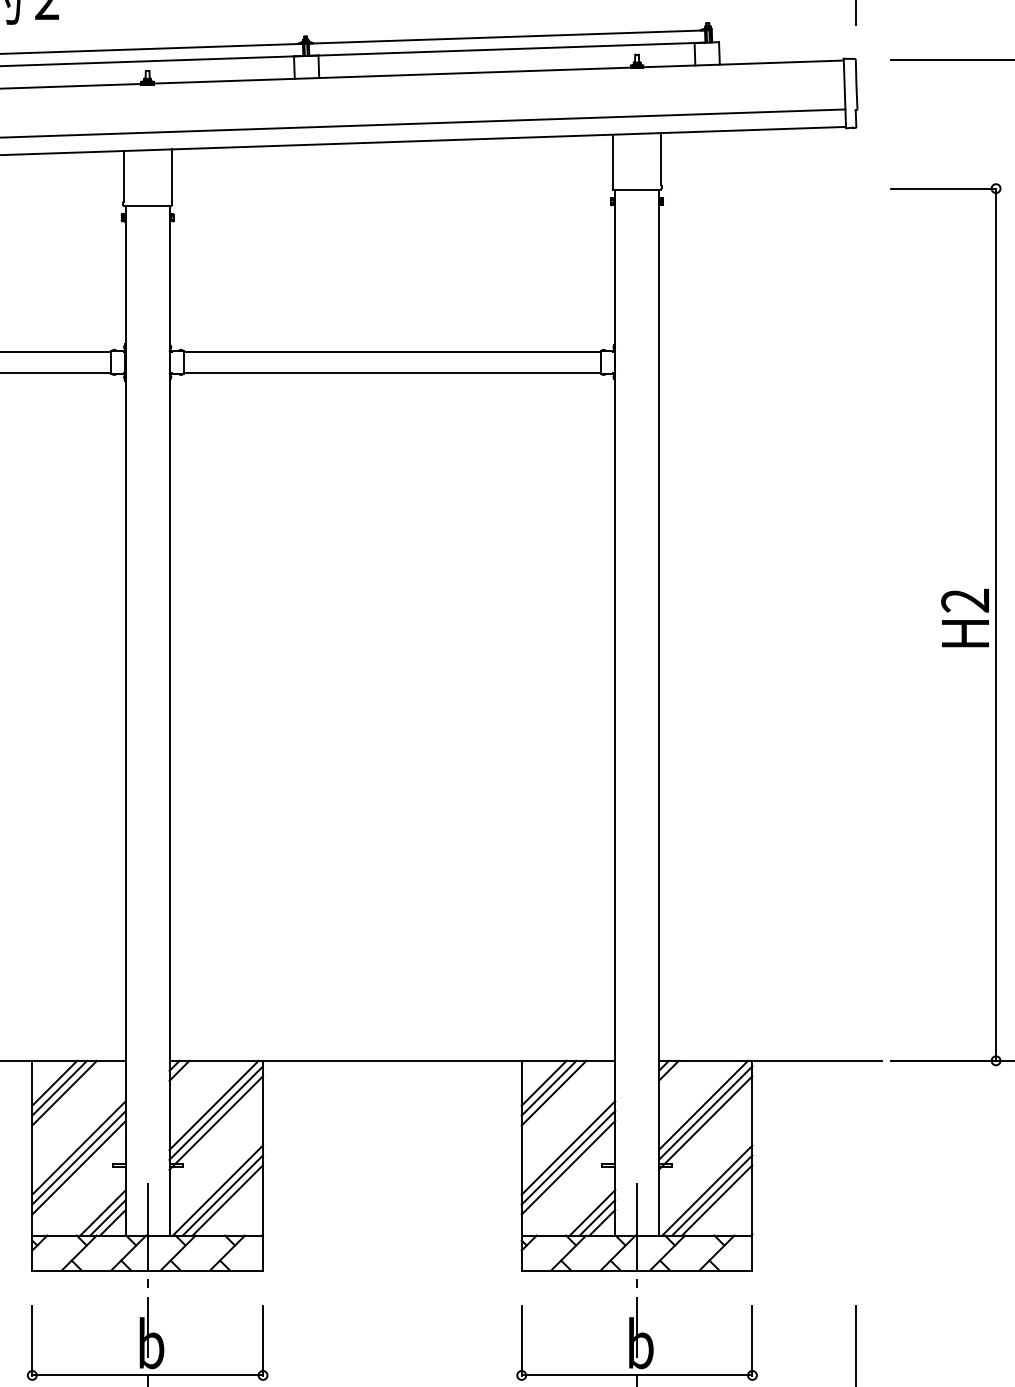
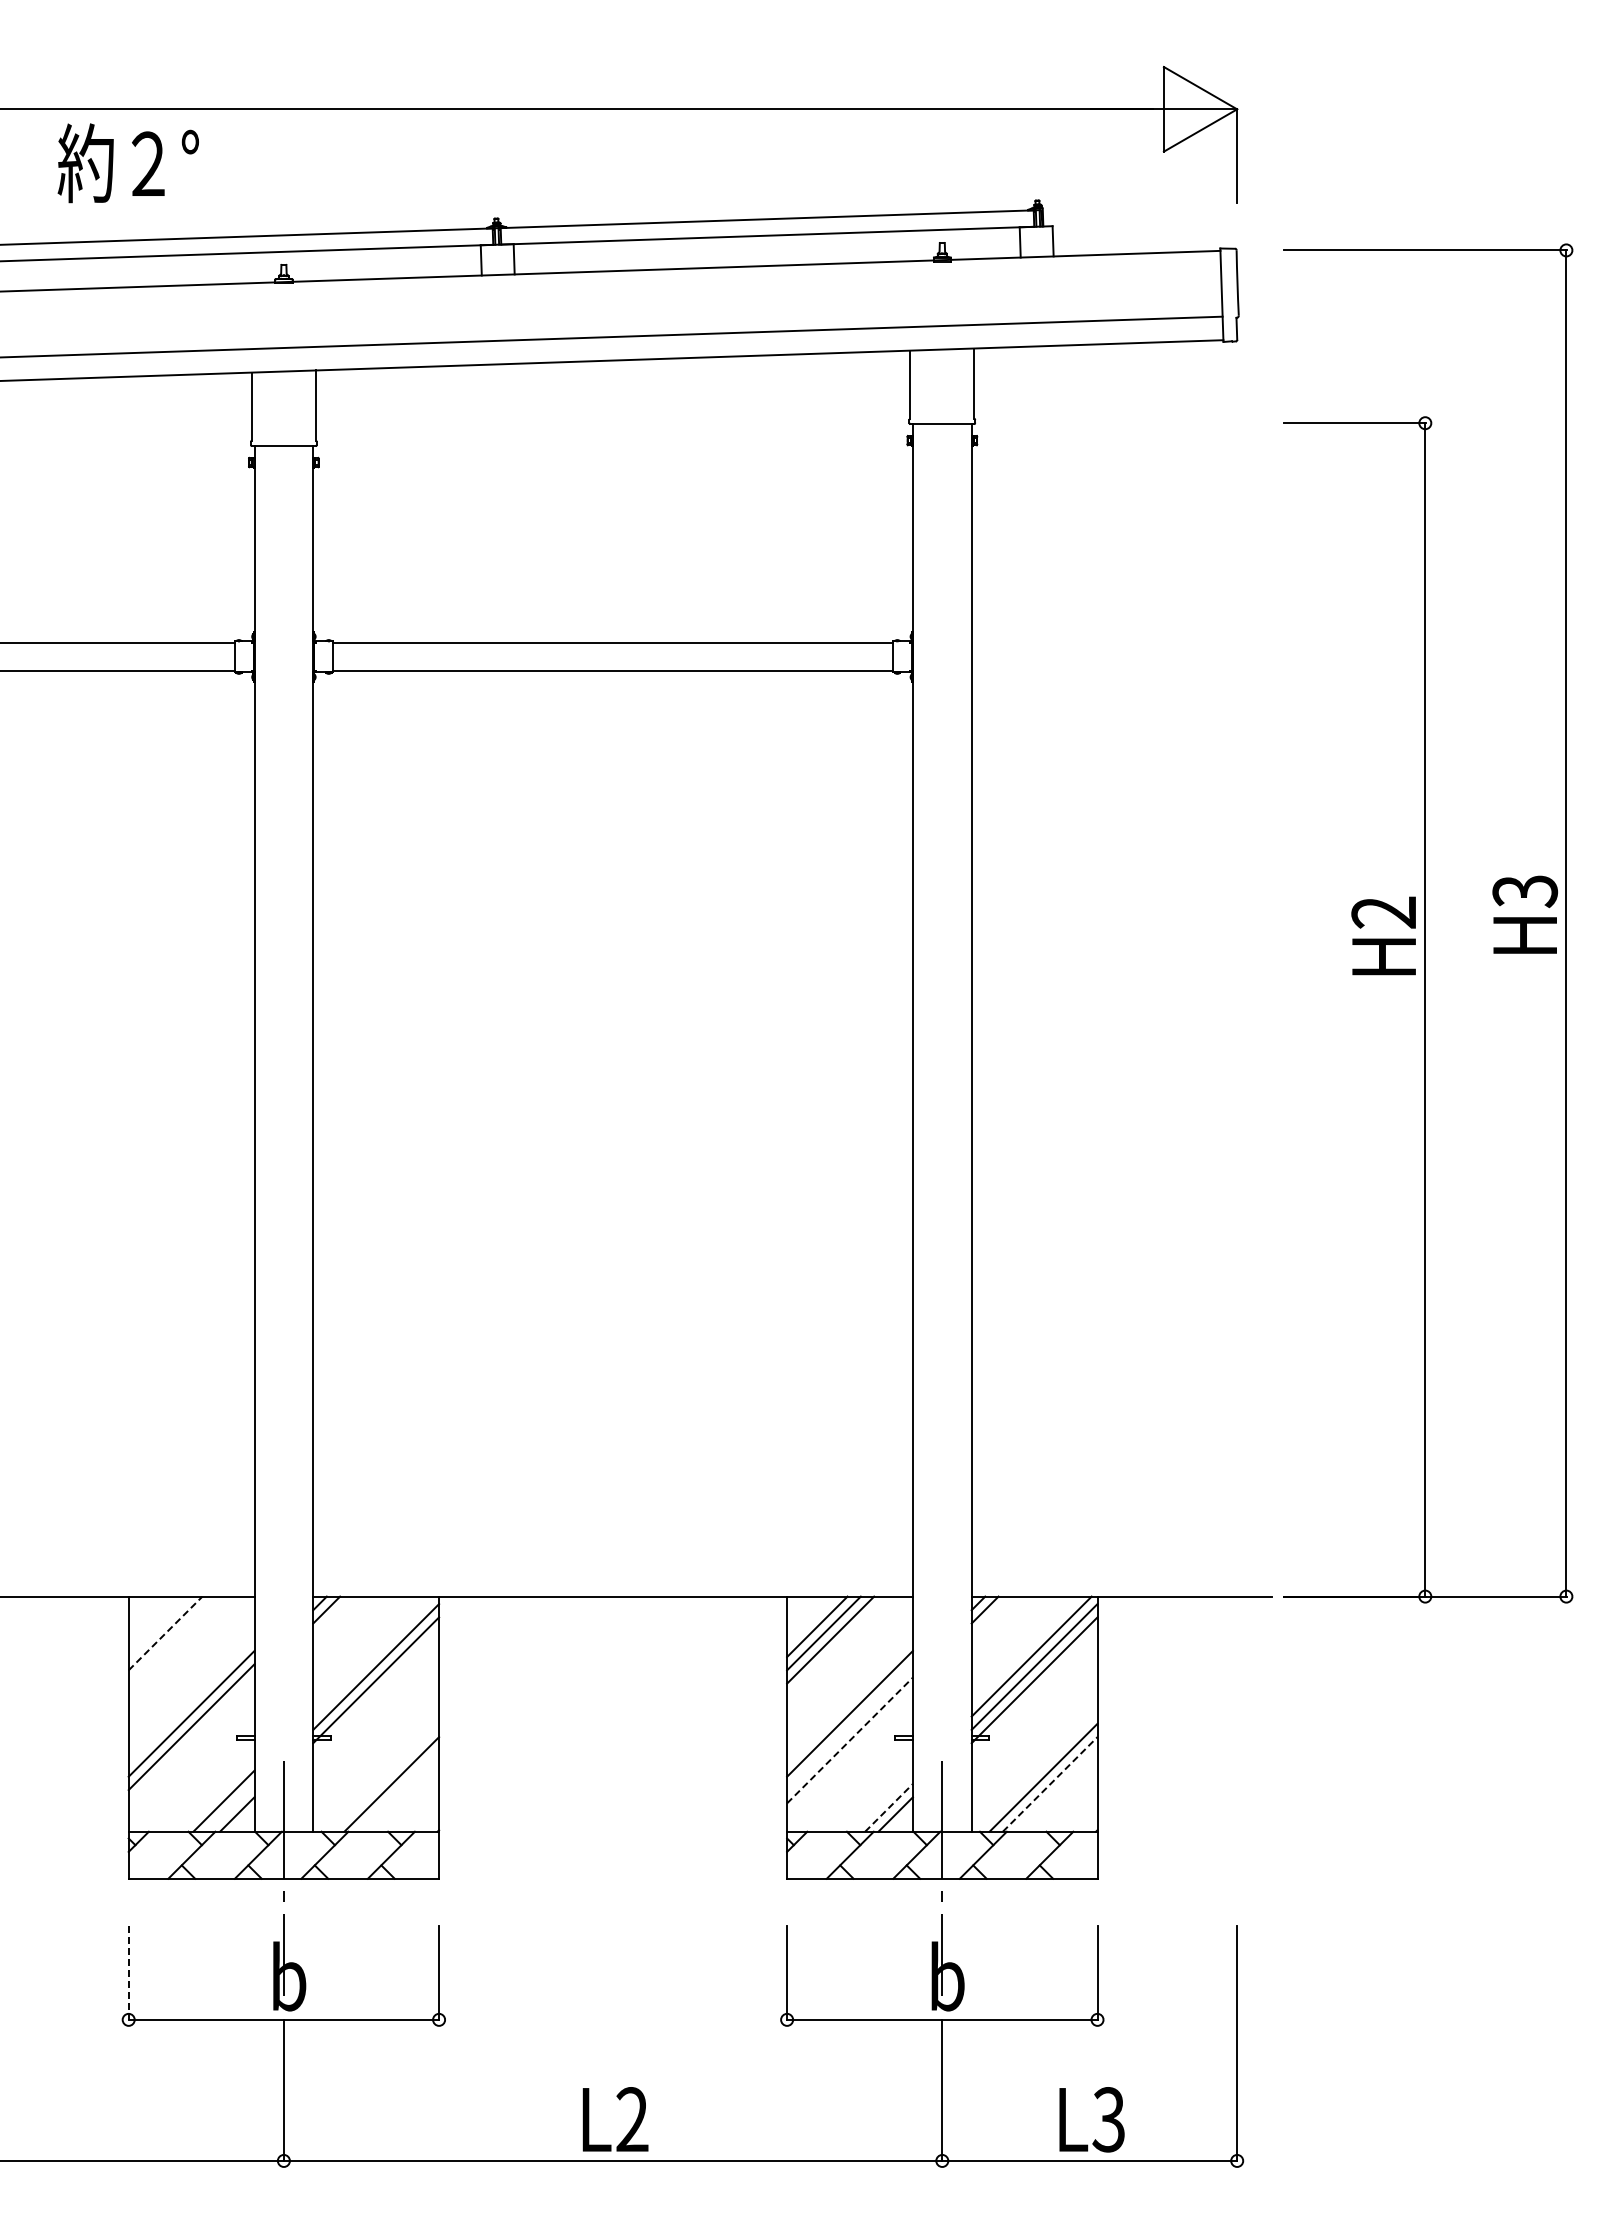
text: (965, 617) -> (1383, 935), moved
line: (54, 1083) -> (158, 1626), removed
line: (59, 1088) -> (165, 1633), solid -> dashed
line: (64, 1092) -> (171, 1639), removed
line: (214, 1105) -> (373, 1656), removed
line: (568, 1158) -> (849, 1727), removed
line: (78, 1167) -> (191, 1740), removed
line: (568, 1167) -> (850, 1740), solid -> dashed
line: (217, 1190) -> (378, 1770), removed
line: (707, 1190) -> (1036, 1770), removed
line: (223, 1195) -> (385, 1777), removed
line: (717, 1200) -> (1050, 1784), solid -> dashed
line: (591, 1212) -> (881, 1800), removed
line: (107, 1217) -> (230, 1807), removed
line: (597, 1217) -> (889, 1807), solid -> dashed
line: (32, 1340) -> (128, 1973), solid -> dashed

